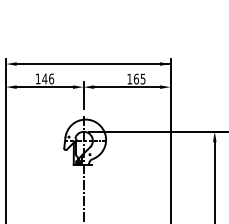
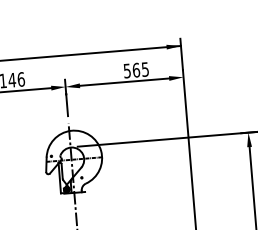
text: (129, 78) -> (126, 70), 165 -> 565

